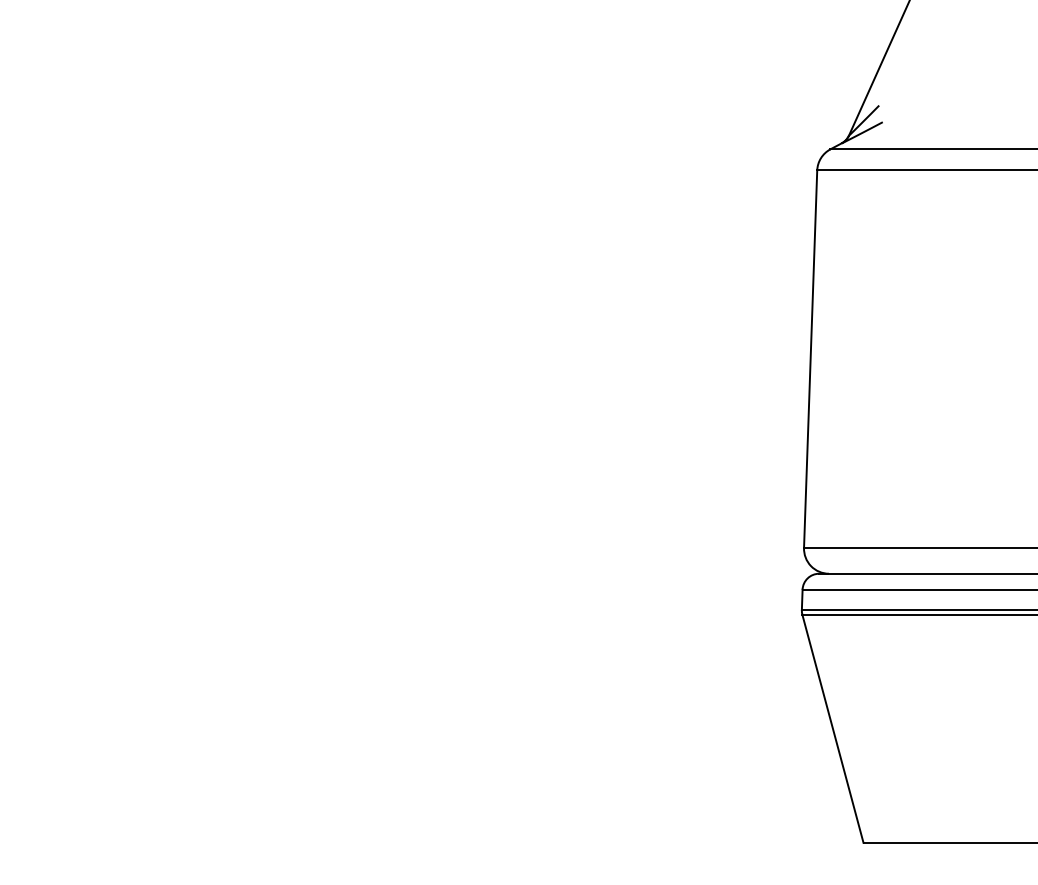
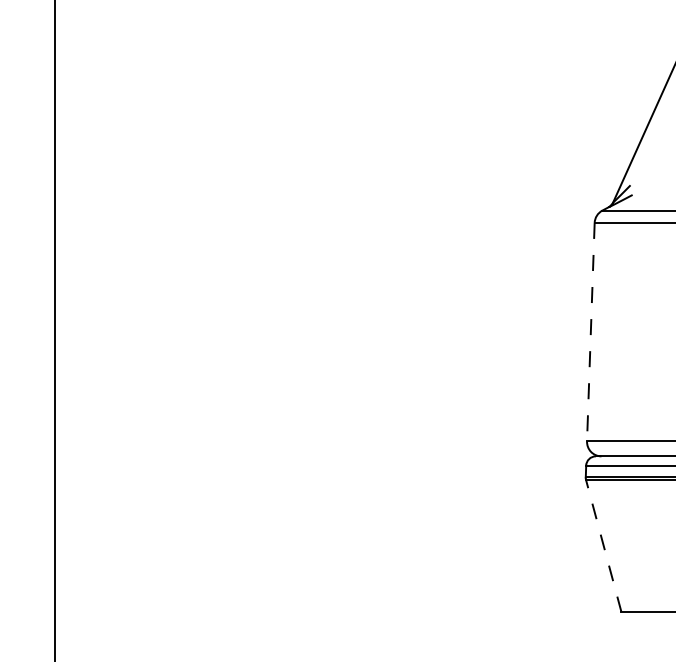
line: (810, 359) -> (590, 332), solid -> dashed
line: (832, 727) -> (603, 545), solid -> dashed

